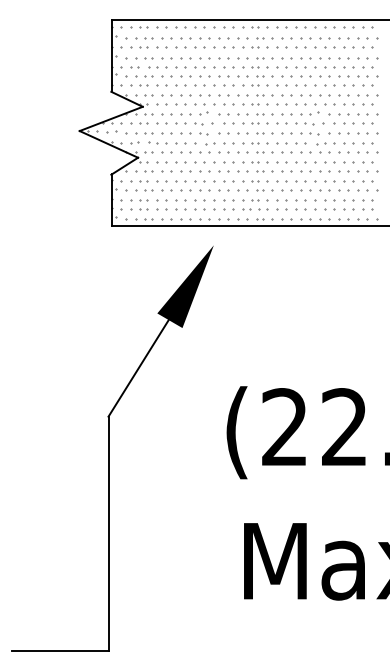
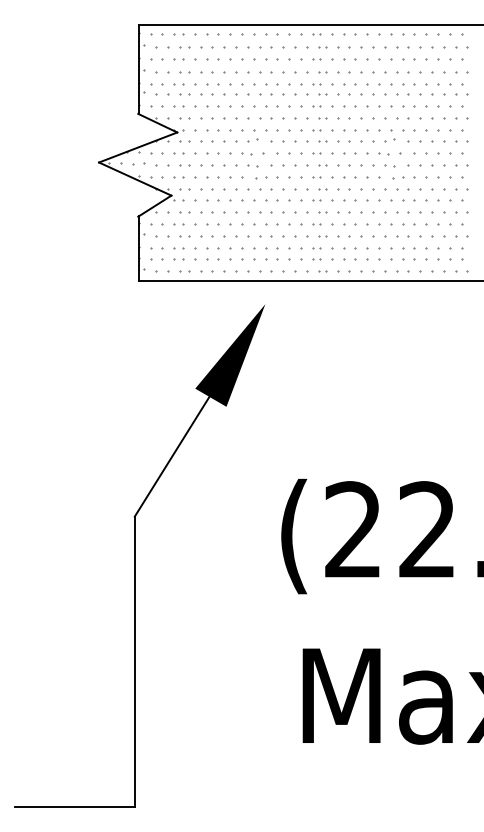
part: (143, 68) -> (178, 84), size x0.62
part: (143, 143) -> (178, 177), size x0.62
part: (255, 209) -> (316, 259), size x0.62

